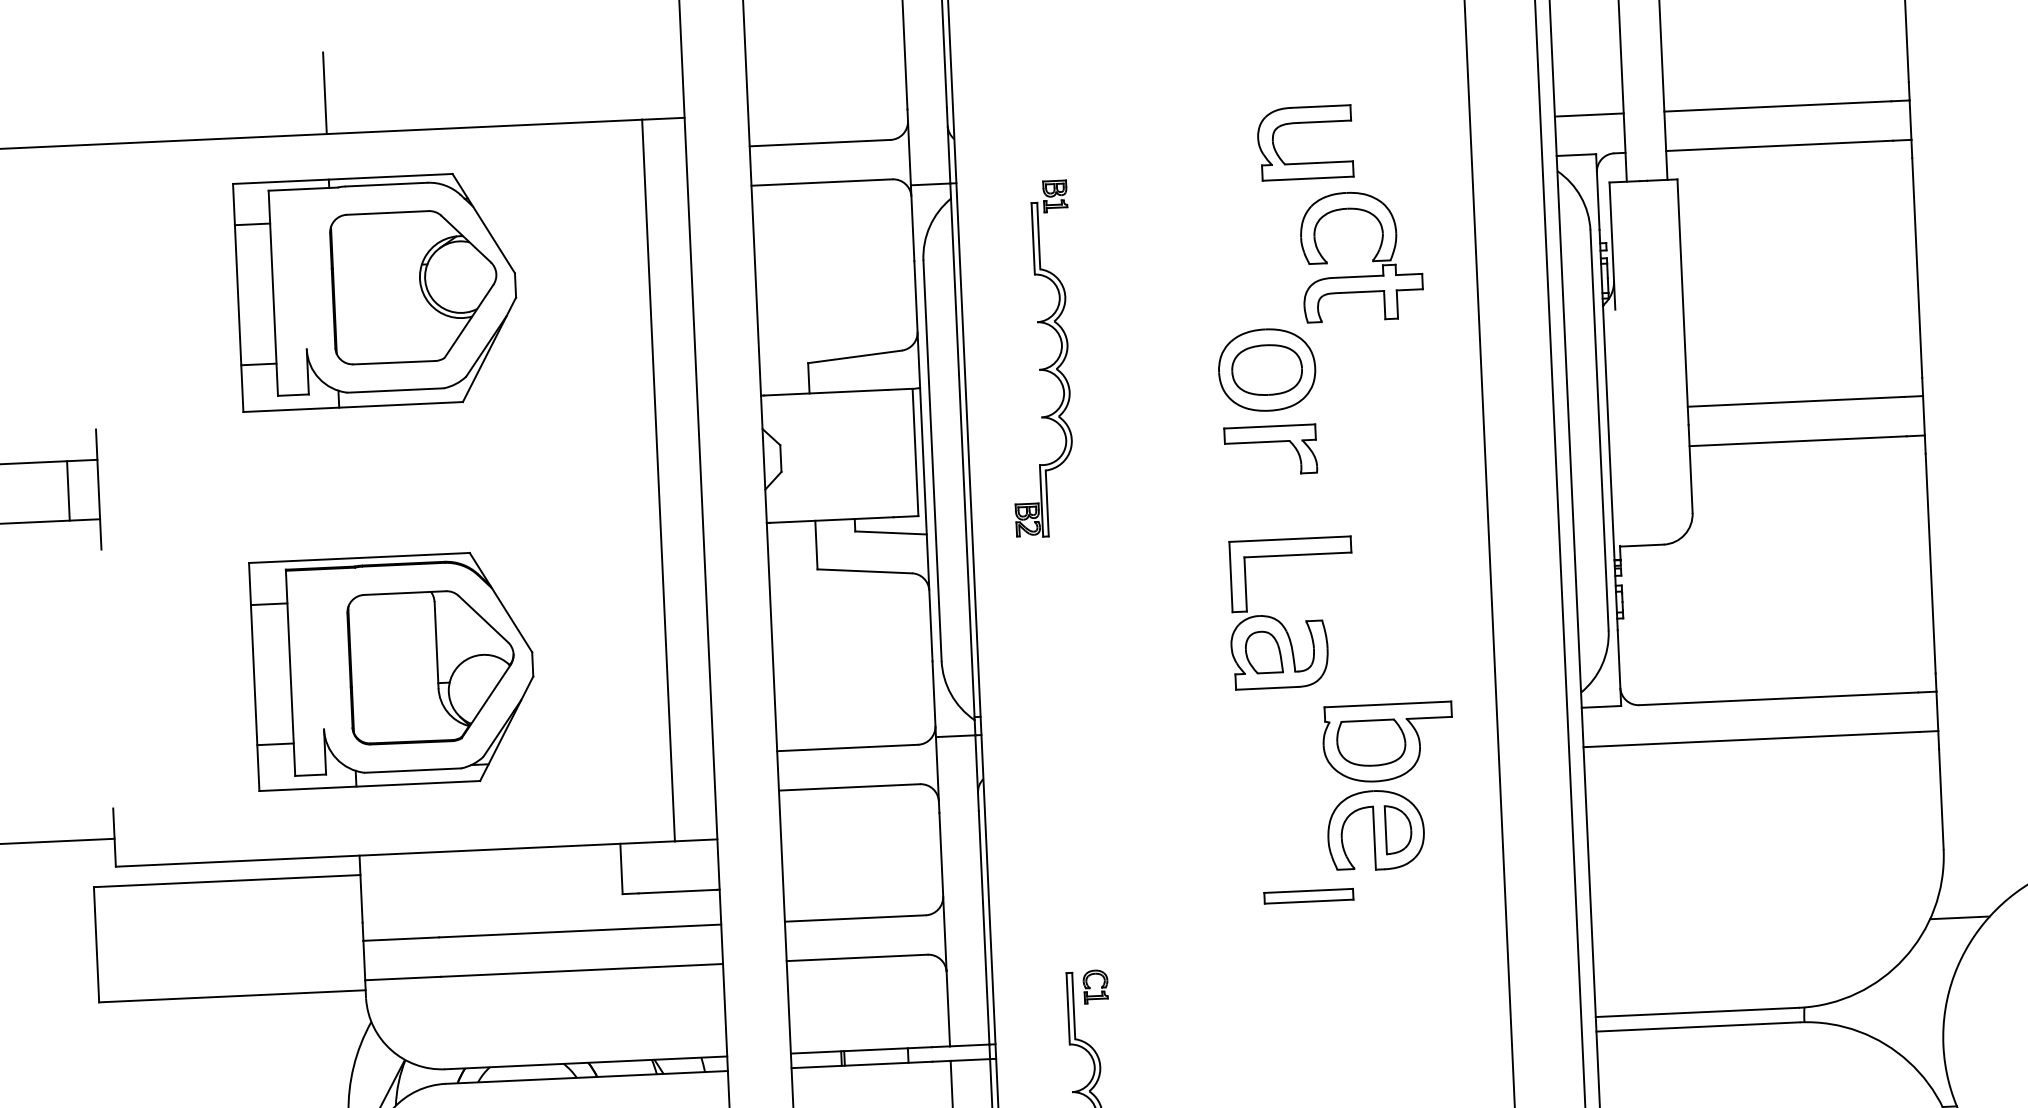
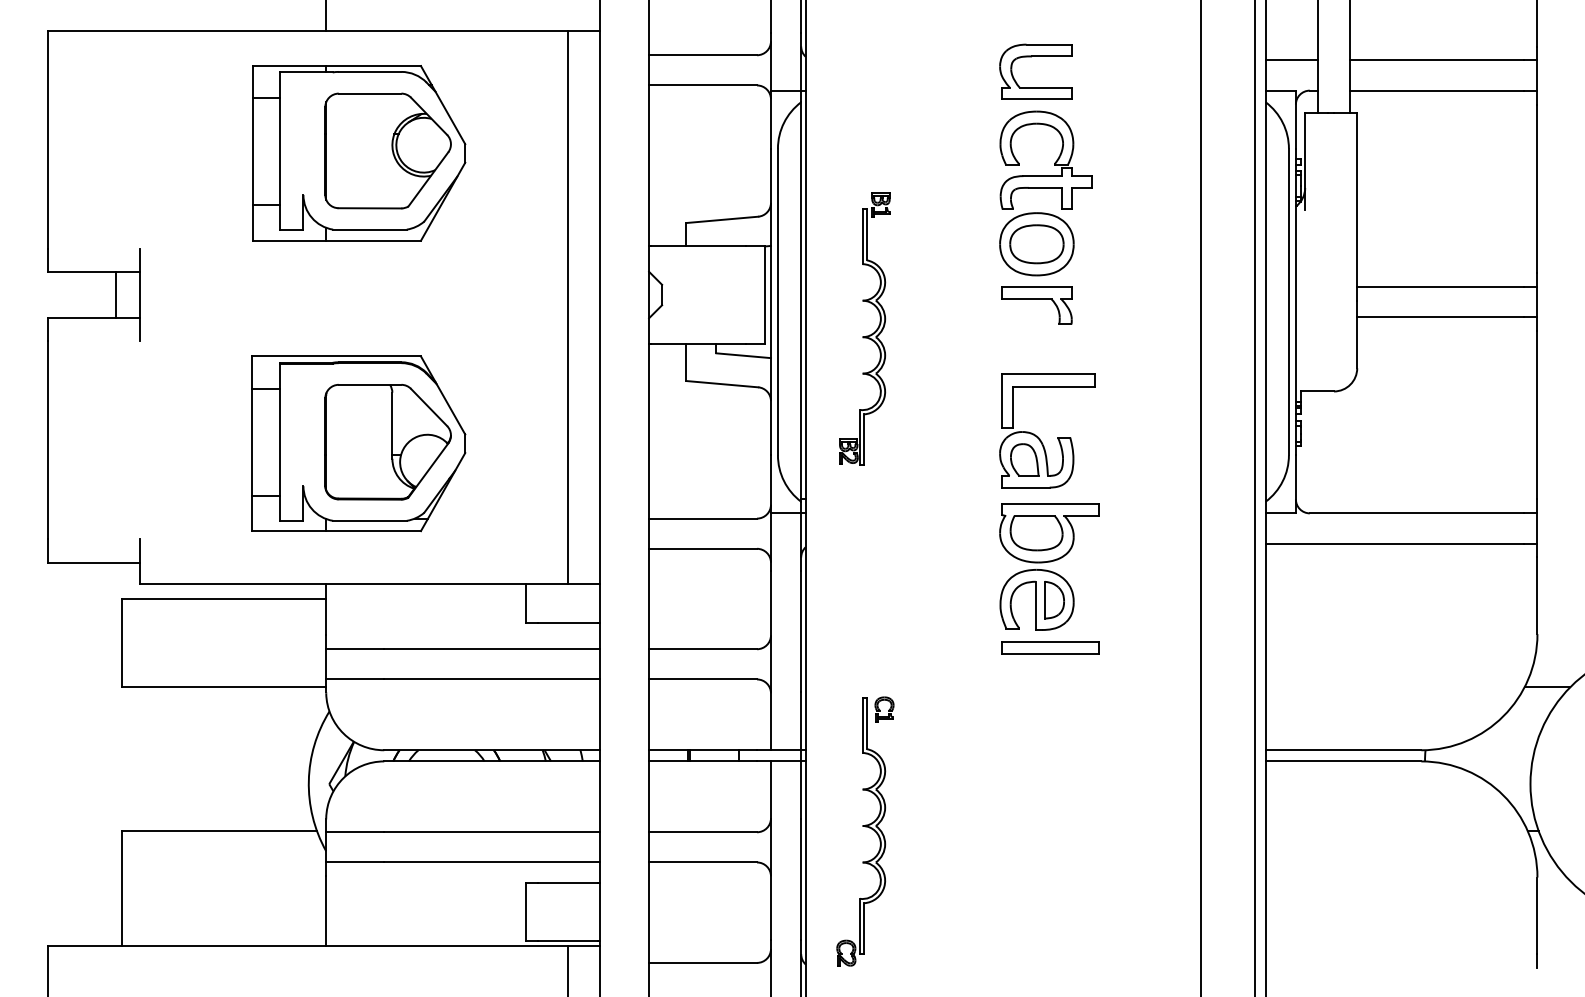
part: (1298, 124) -> (1031, 57), moved
part: (1372, 258) -> (1054, 162), moved
part: (1044, 367) -> (866, 335), moved
part: (1390, 785) -> (1049, 566), moved
part: (1308, 895) -> (1050, 647), size x1.43

